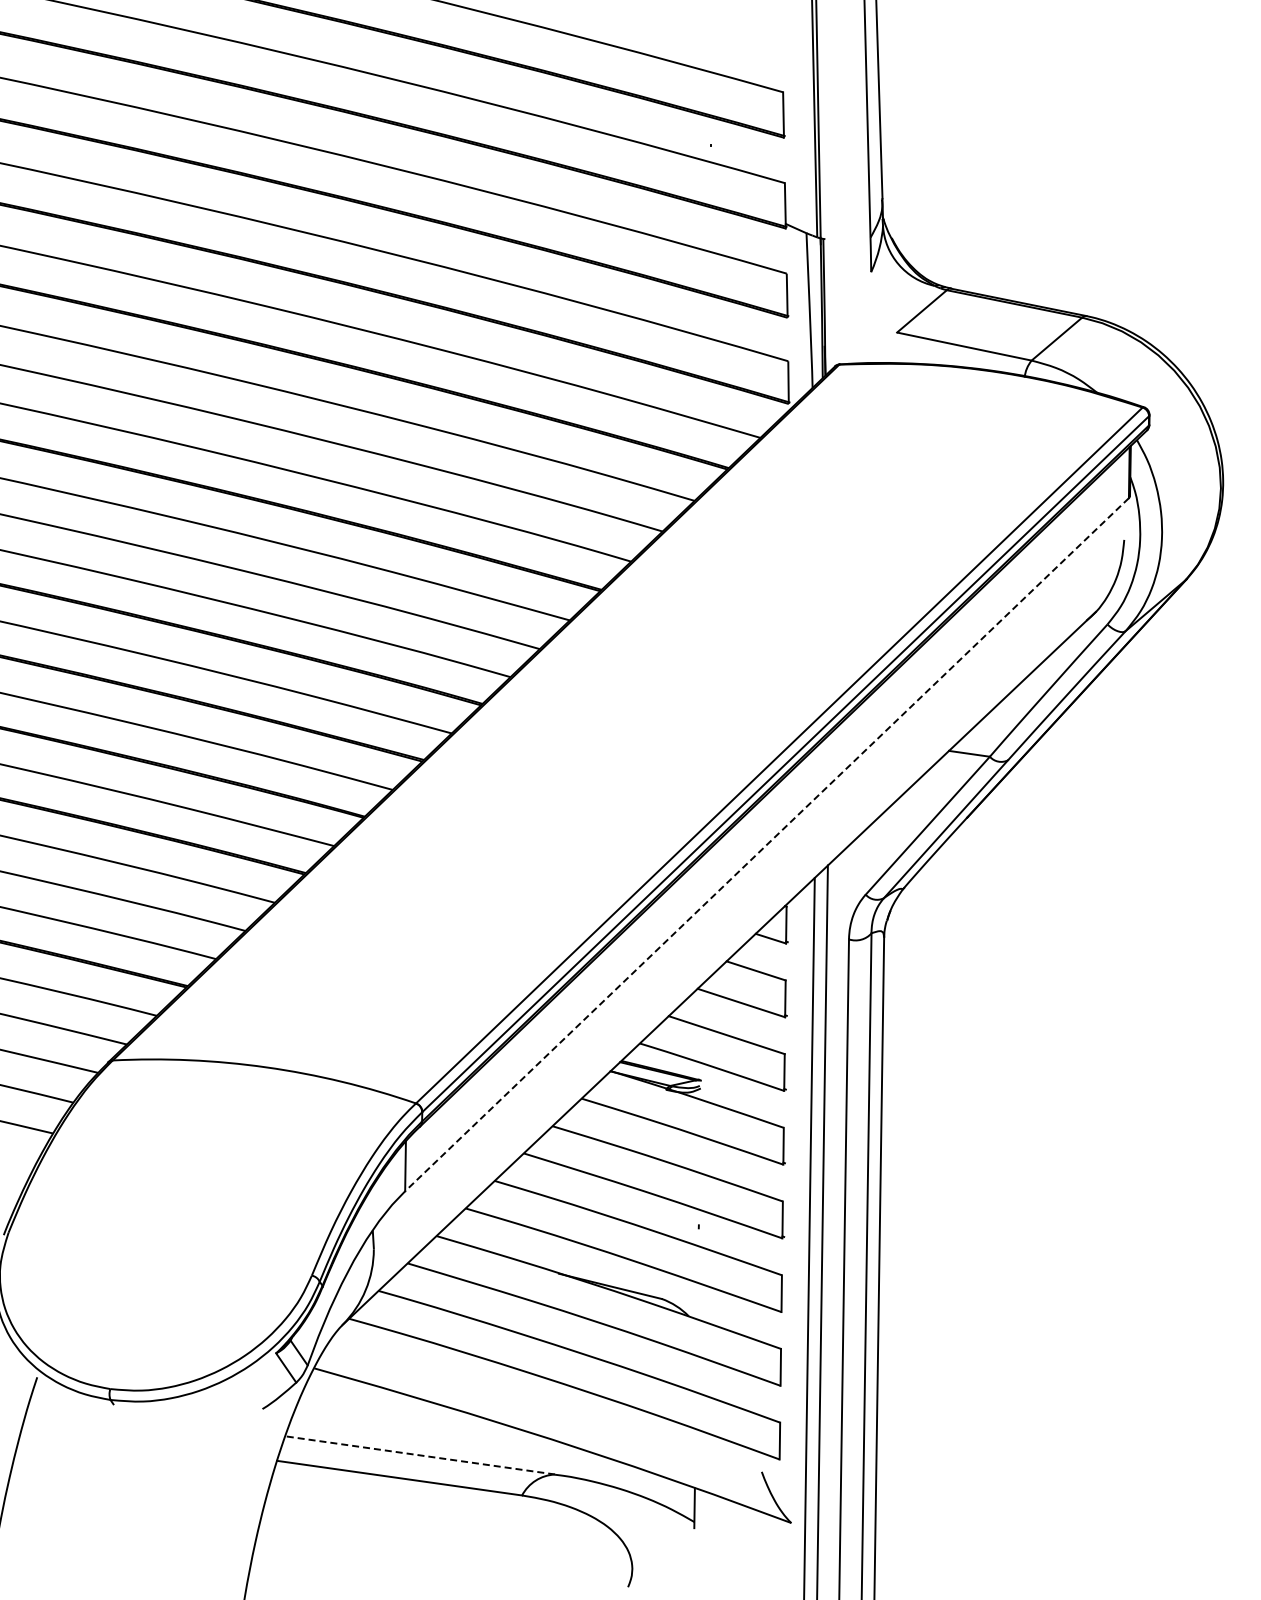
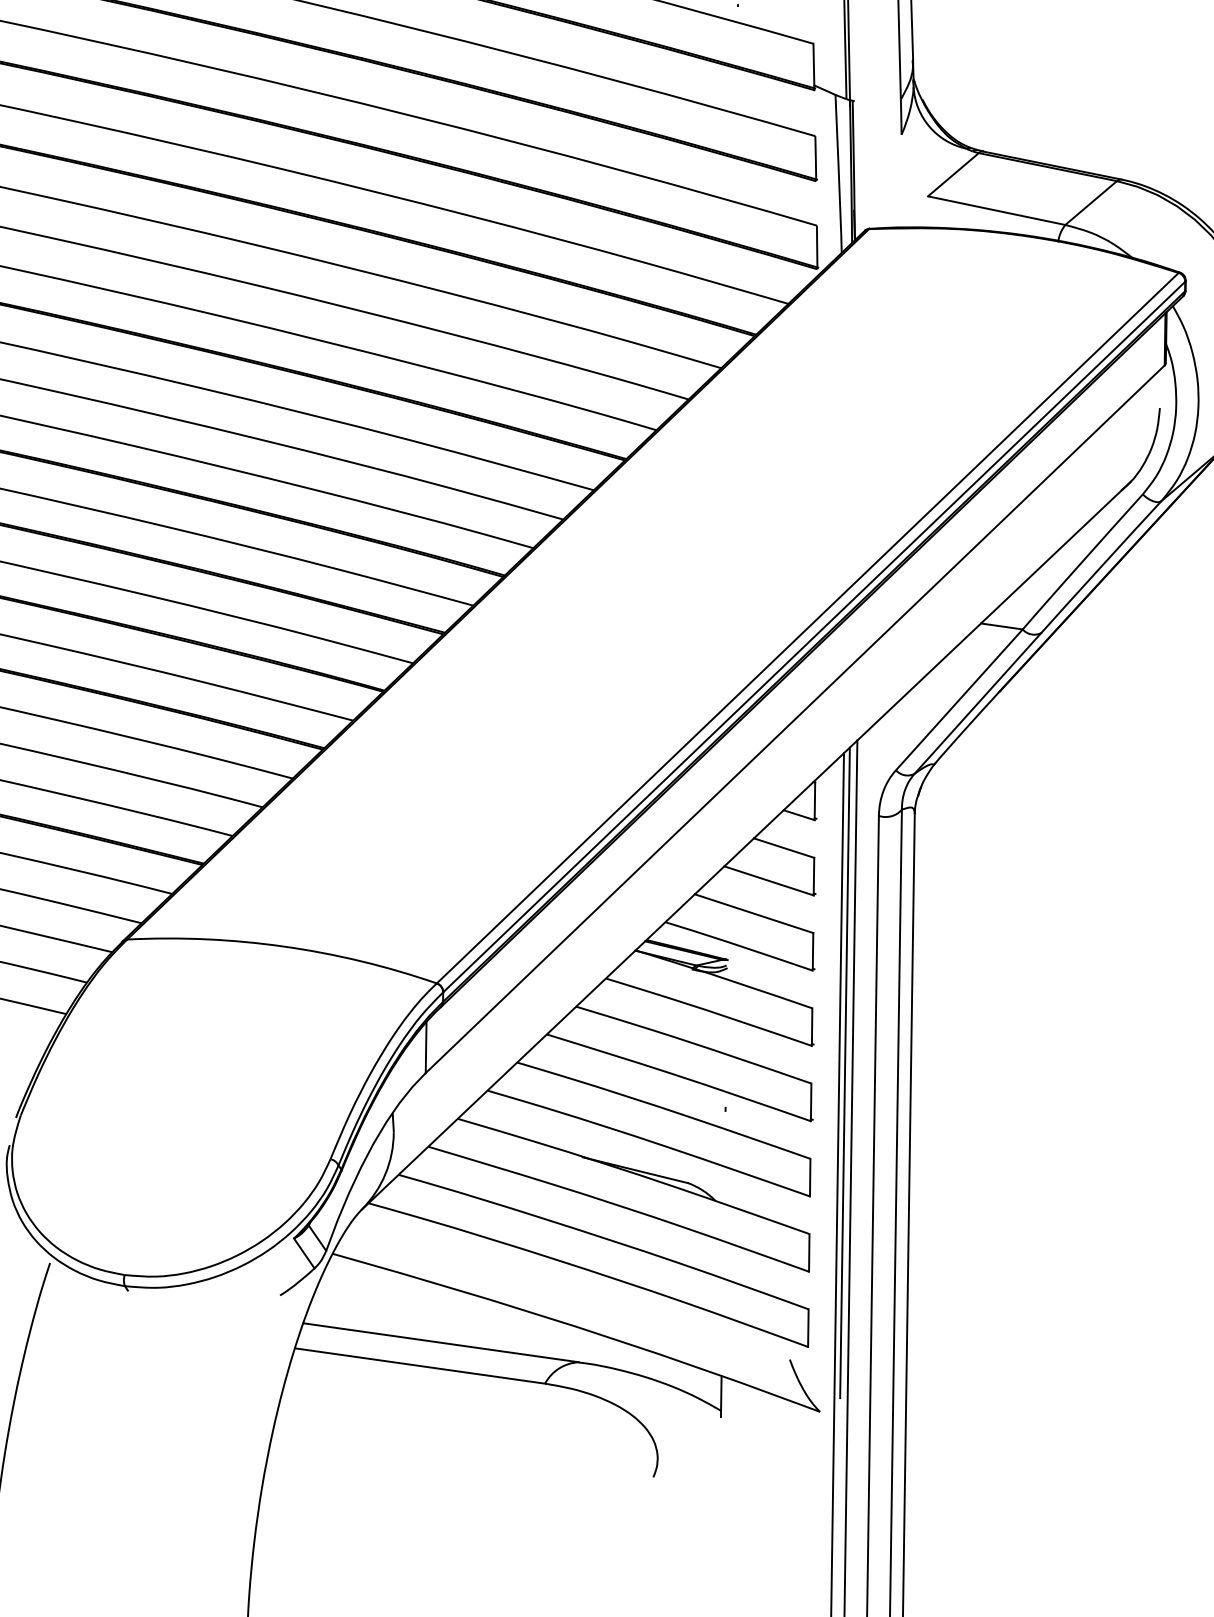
line: (766, 845) -> (794, 720), dashed -> solid
line: (815, 1190) -> (844, 1072), added
line: (419, 1455) -> (440, 1342), dashed -> solid

